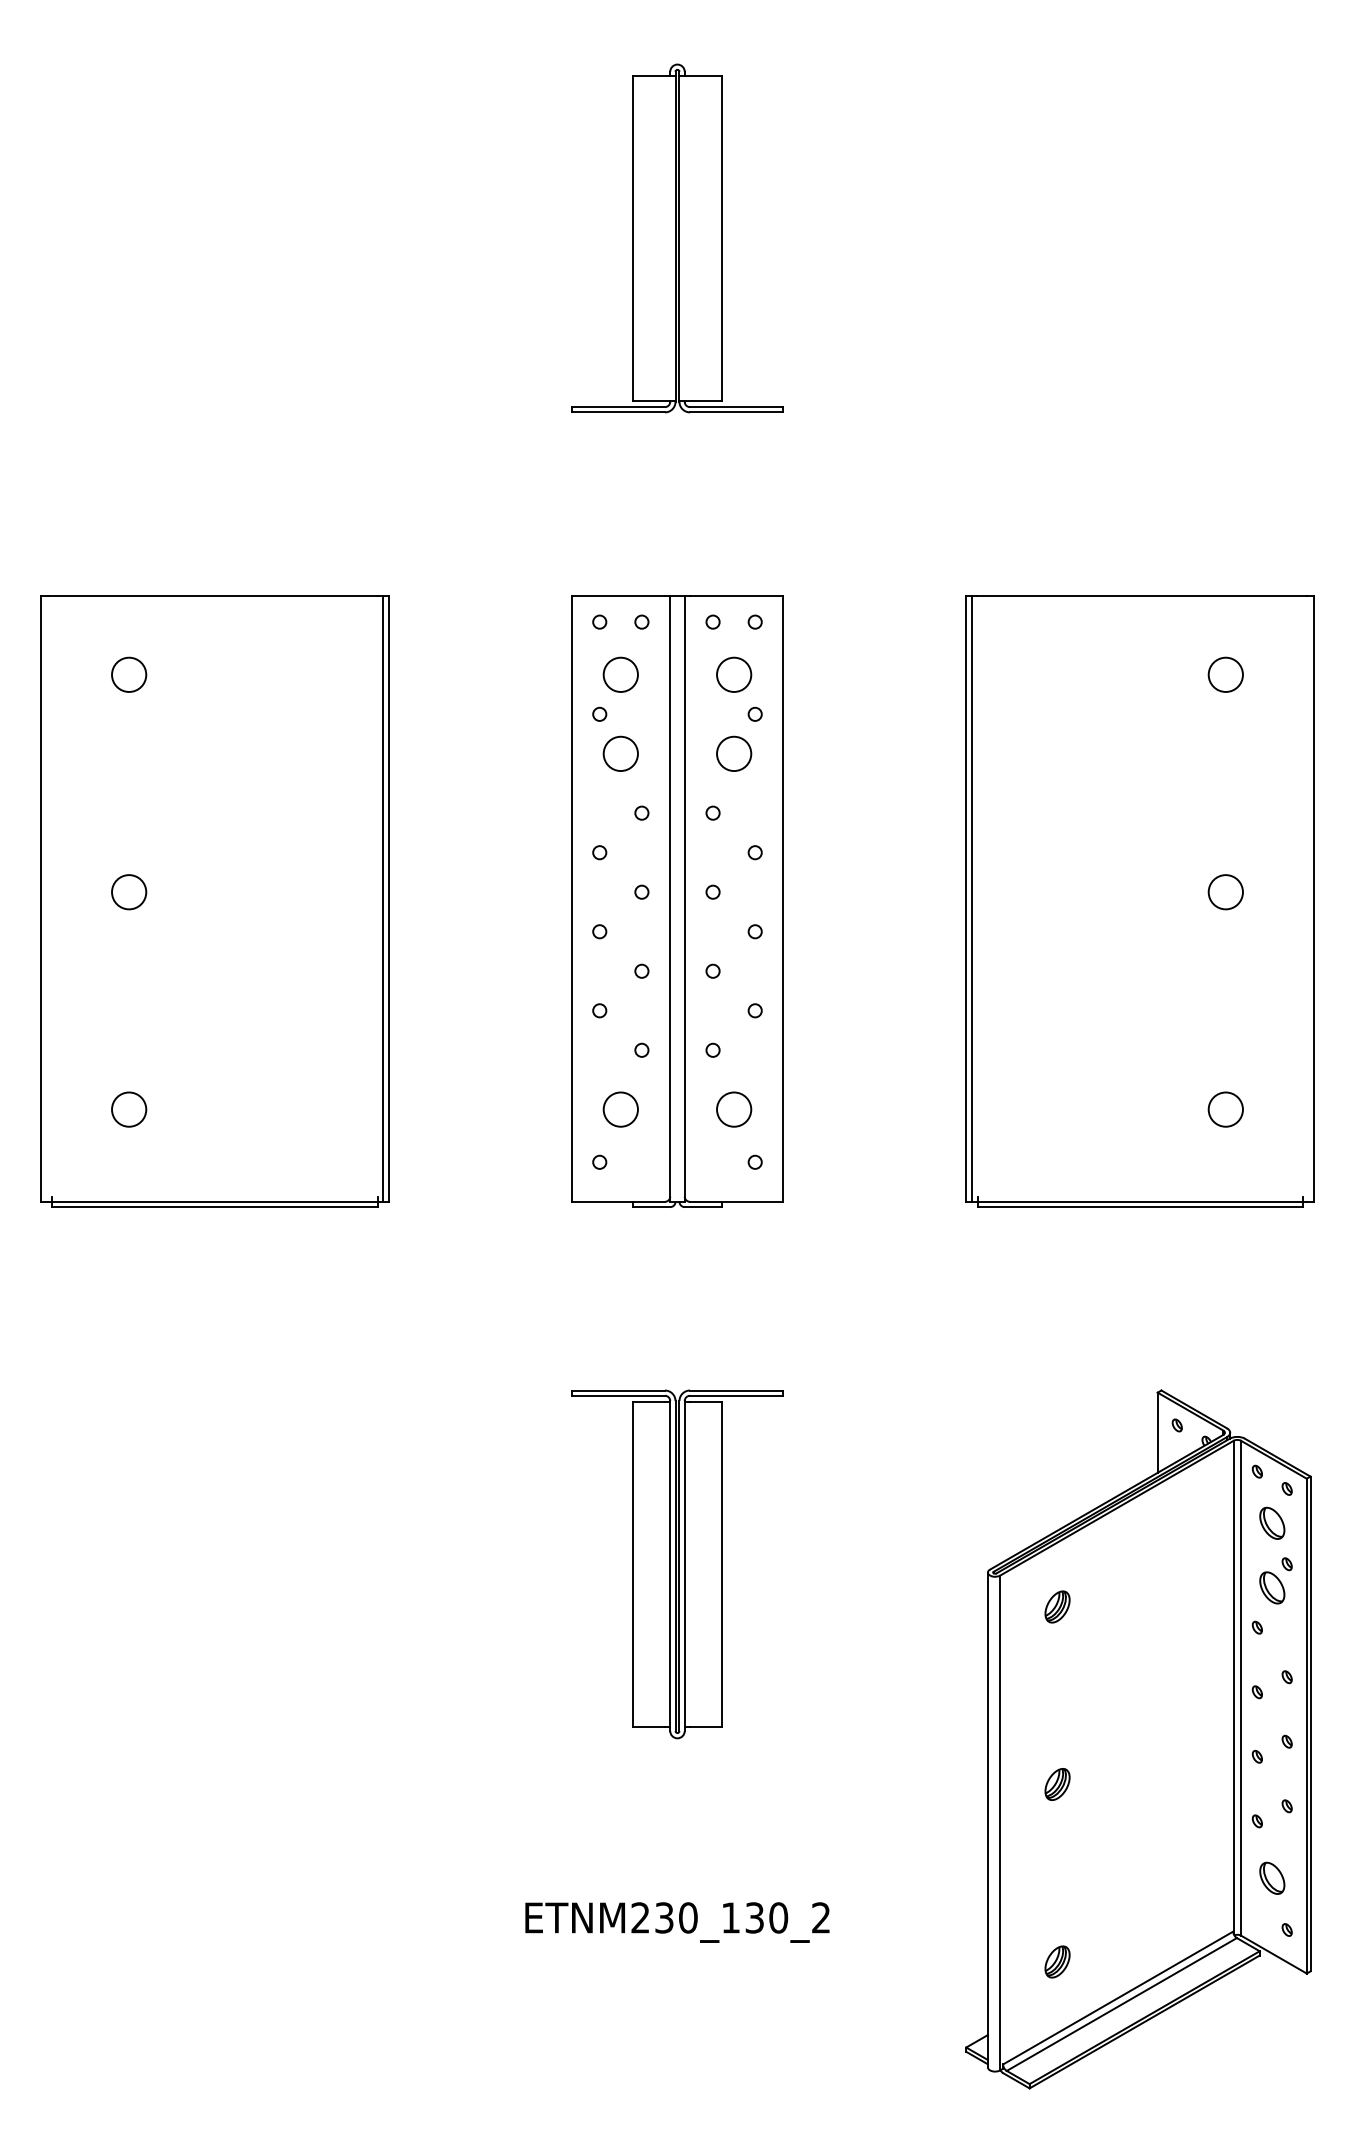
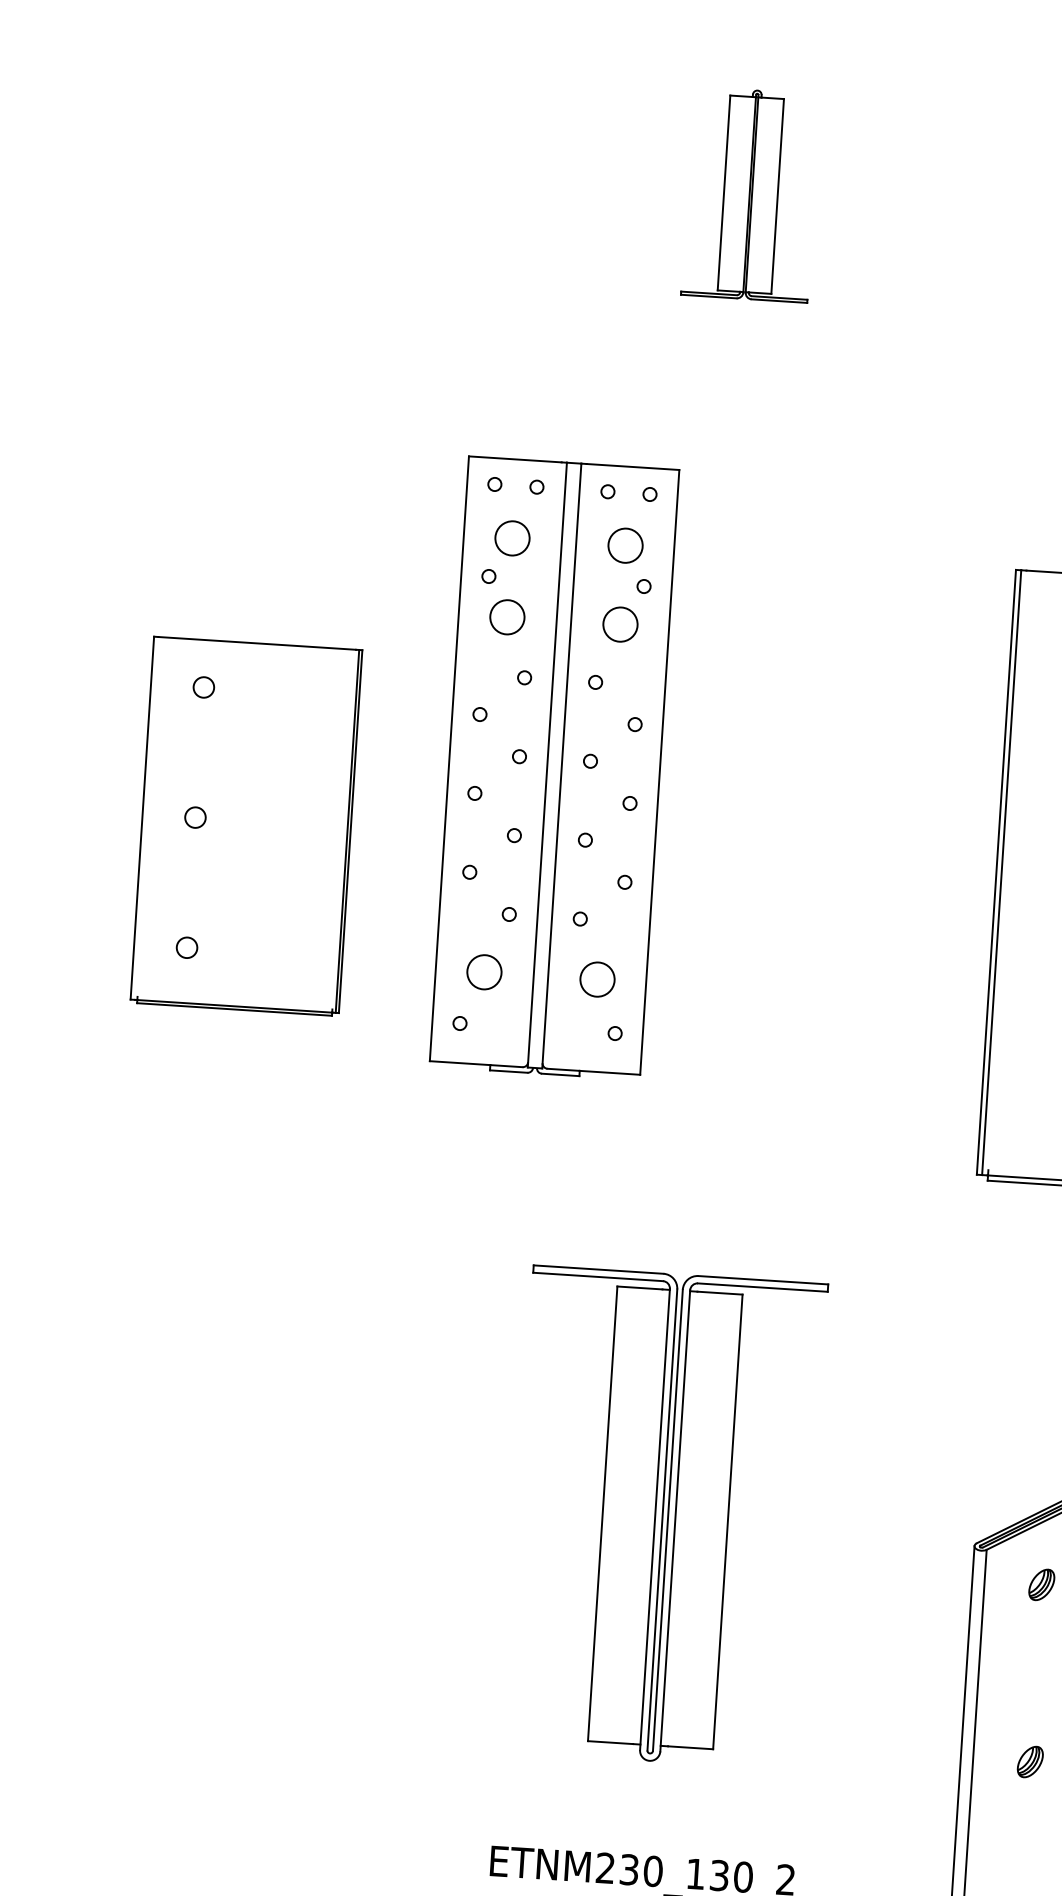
part: (677, 238) -> (750, 194), size x0.6
part: (214, 901) -> (246, 826), size x0.6
part: (677, 901) -> (554, 768), moved
part: (677, 1564) -> (665, 1517), size x1.4

